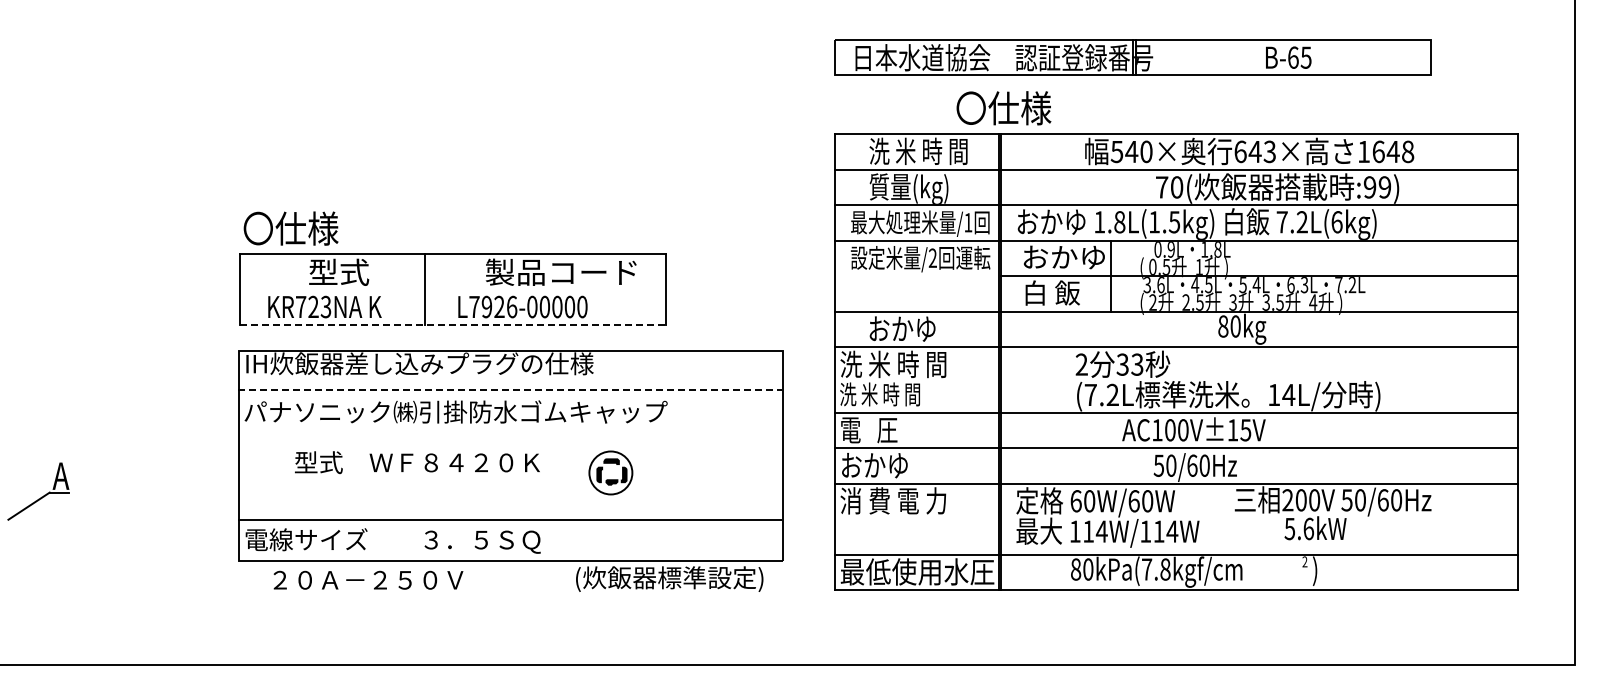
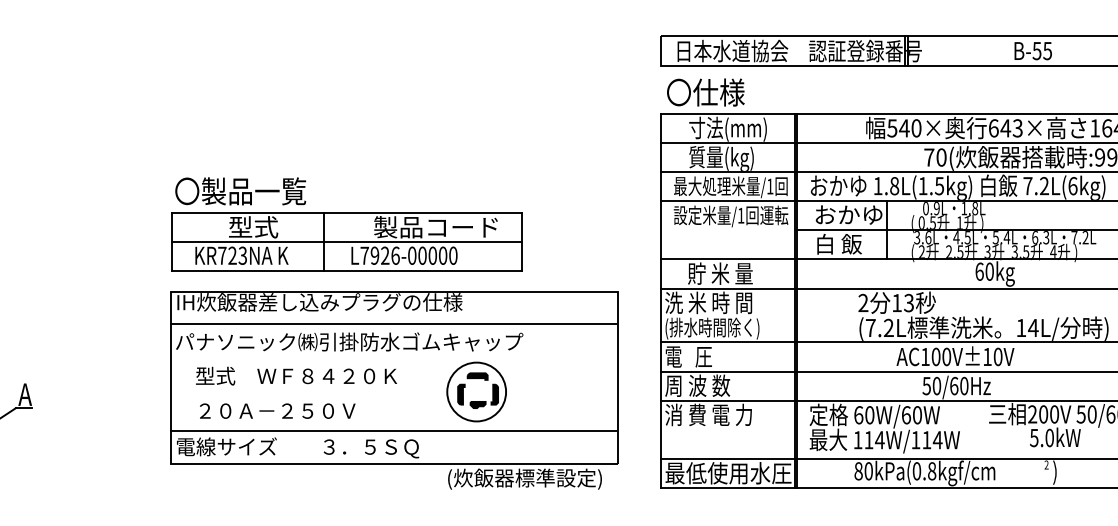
text: (1292, 57) -> (1036, 50), B-65 -> B-55
text: (1003, 108) -> (705, 92), moved
text: (918, 152) -> (729, 128), 洗 米 時 間 -> 寸法(mm)
text: (339, 228) -> (253, 191), 〇仕様 -> 〇製品一覧
text: (932, 257) -> (740, 215), /2 -> /1
line: (452, 289) -> (346, 241), added
line: (453, 325) -> (347, 270), dashed -> solid
text: (1223, 326) -> (979, 271), 80kg -> 60kg
text: (907, 328) -> (720, 273), おかゆ -> 貯 米 量
text: (1122, 364) -> (896, 302), 33 -> 13
line: (510, 390) -> (394, 324), dashed -> solid
text: (897, 395) -> (712, 328), 洗 米 時 間 -> (排水時間除く)
text: (1245, 430) -> (997, 357), AC100V±15V -> AC100V±10V
text: (417, 462) -> (296, 376), moved
text: (879, 464) -> (697, 385), おかゆ -> 周 波 数
part: (610, 472) -> (476, 391), size x1.67
text: (1308, 528) -> (1049, 437), 5.6kW -> 5.0kW
text: (1147, 569) -> (917, 471), 80kPa(7.8kgf/cm -> 80kPa(0.8kgf/cm
text: (368, 579) -> (277, 410), moved

